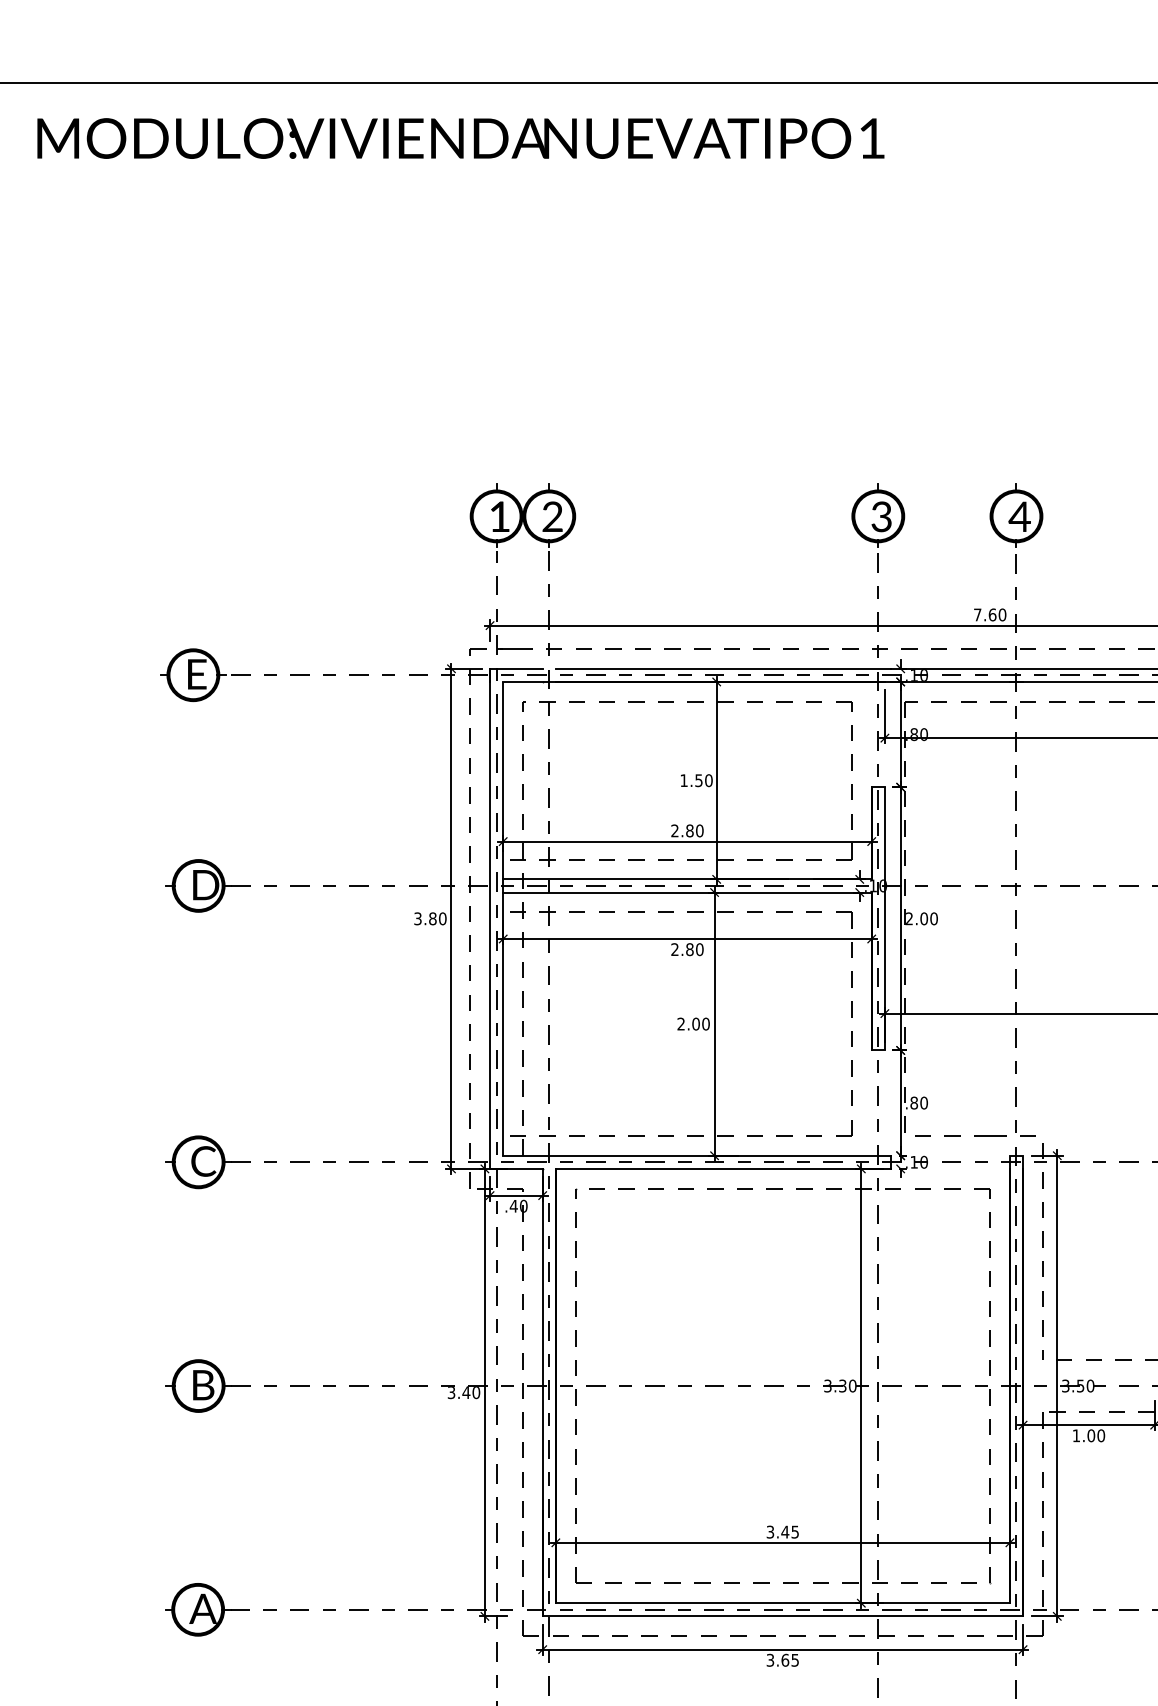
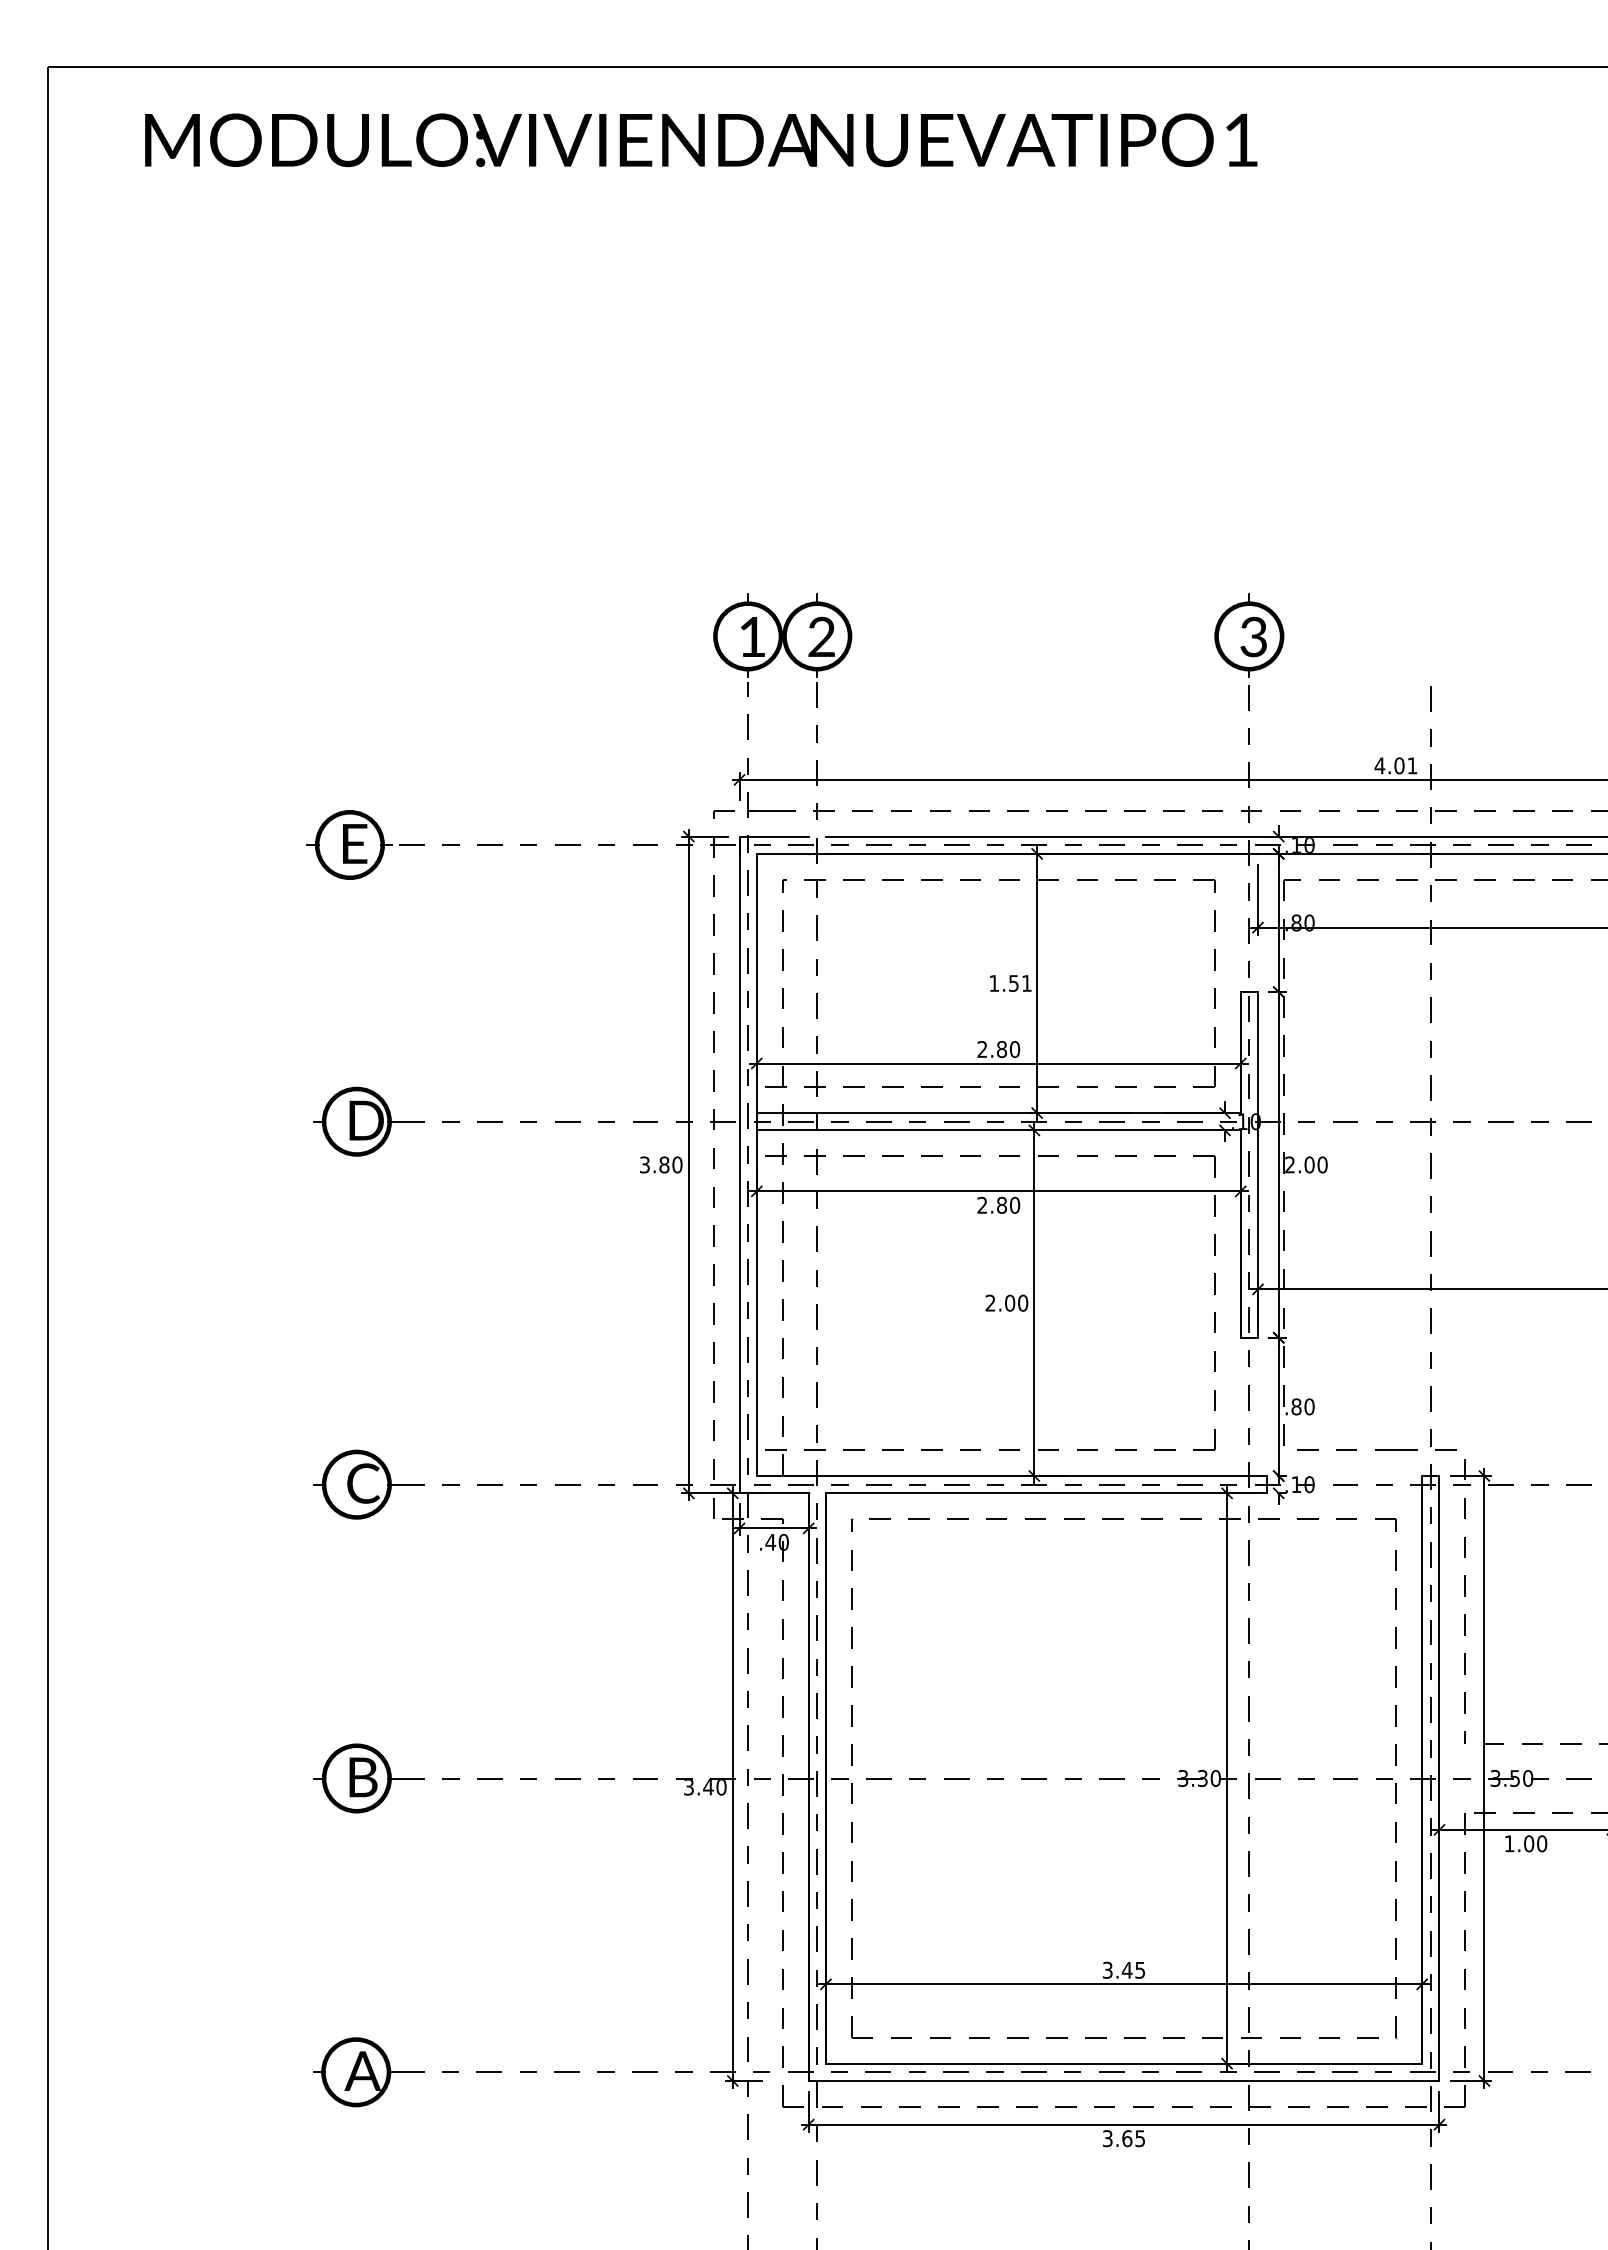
part: (1016, 515) -> (1430, 635), removed
text: (989, 614) -> (1395, 765), 7.60 -> 4.01
text: (708, 780) -> (1026, 983), 1.50 -> 1.51

